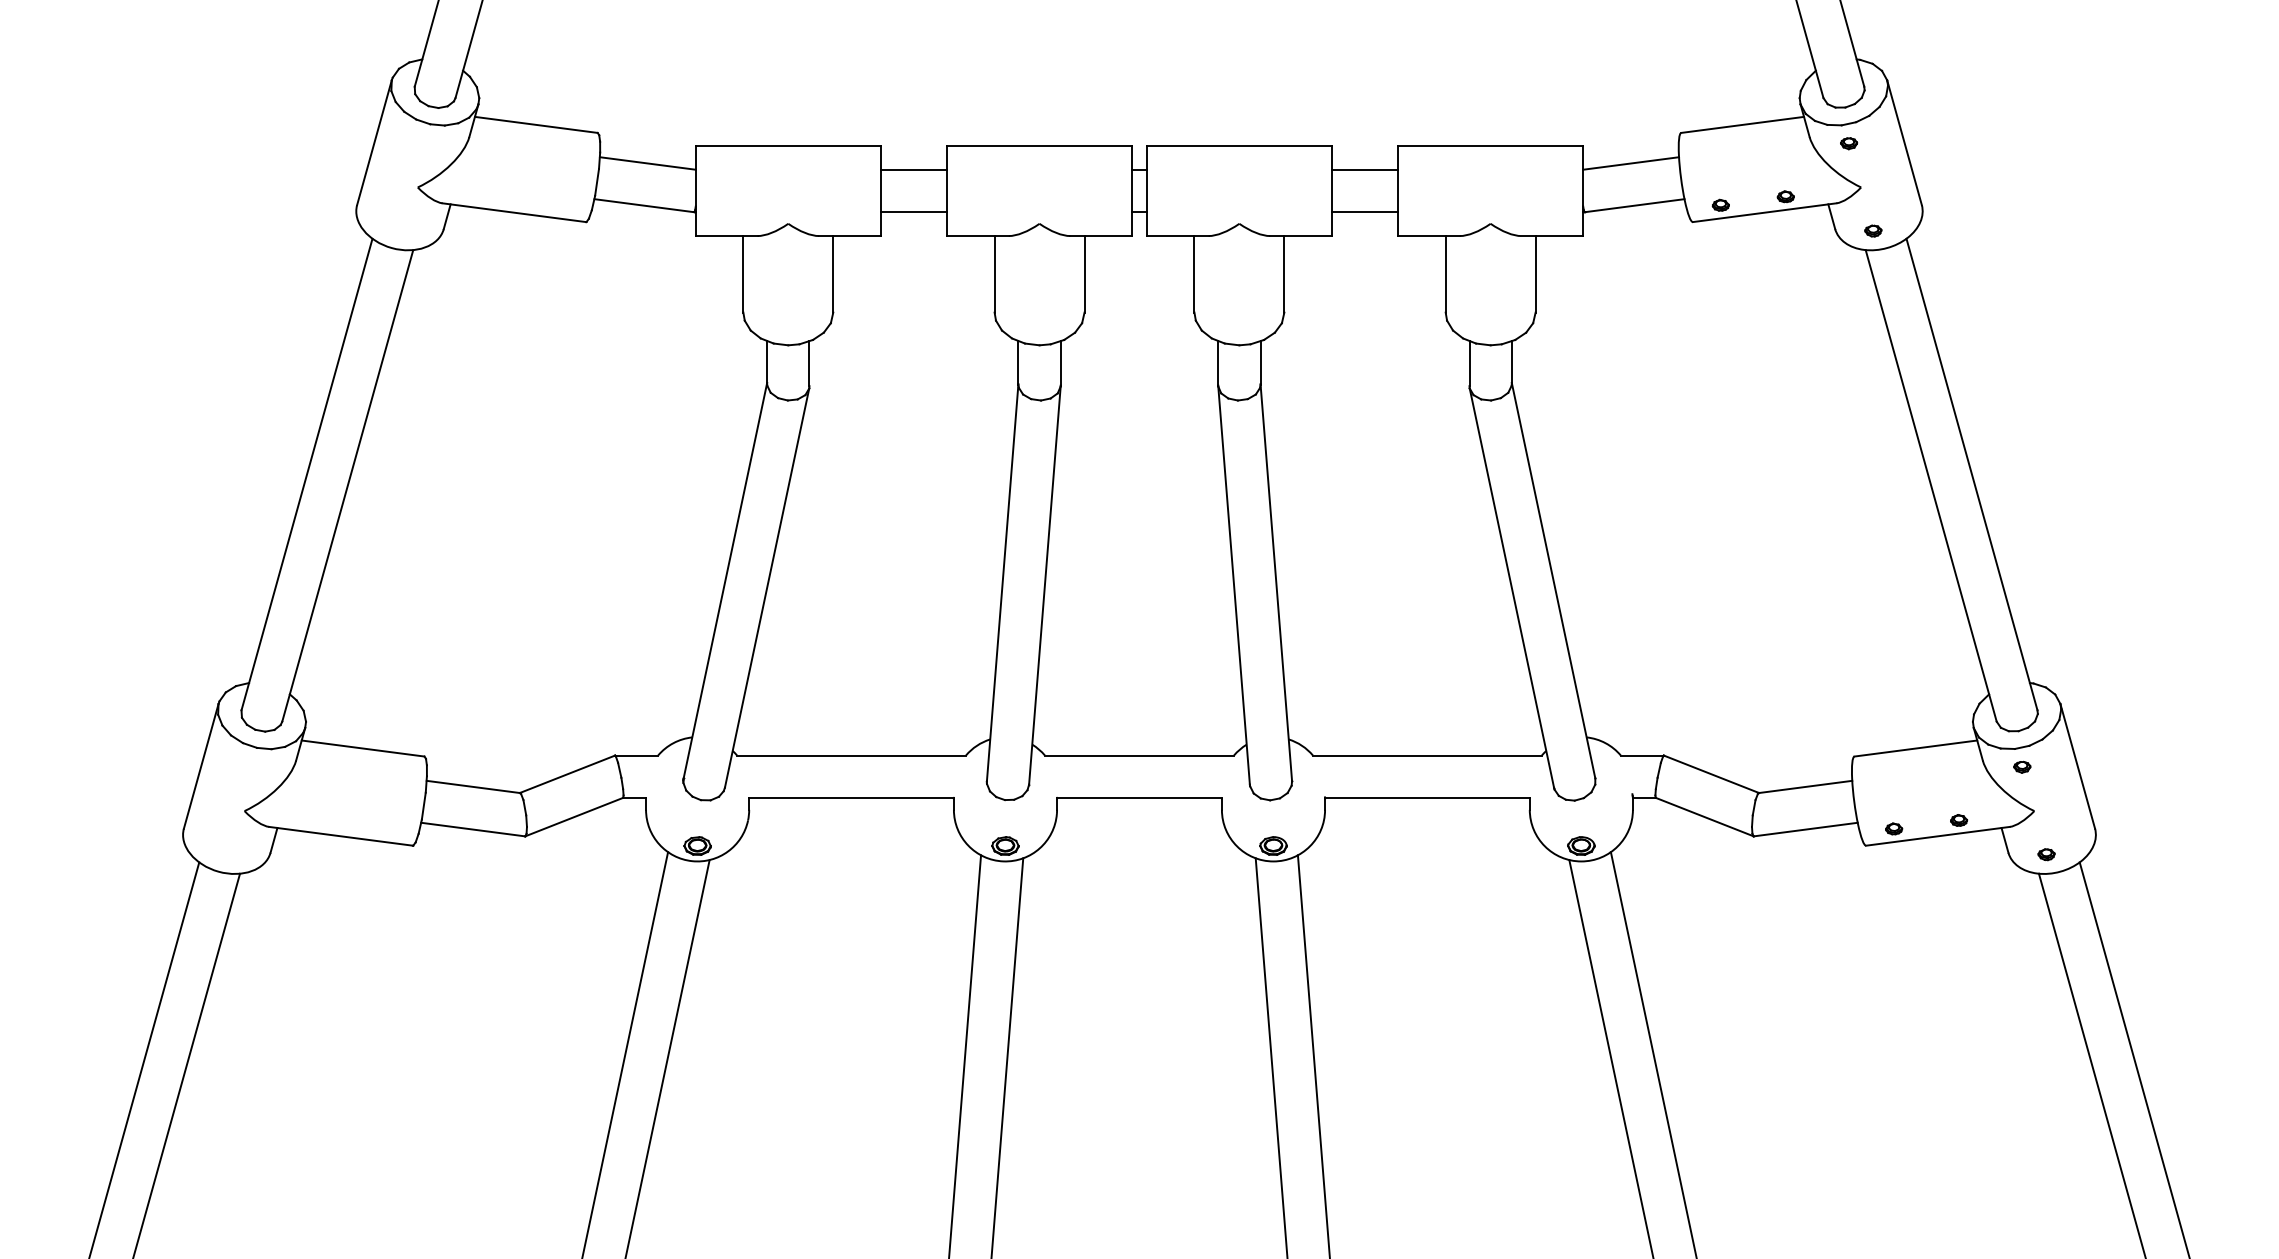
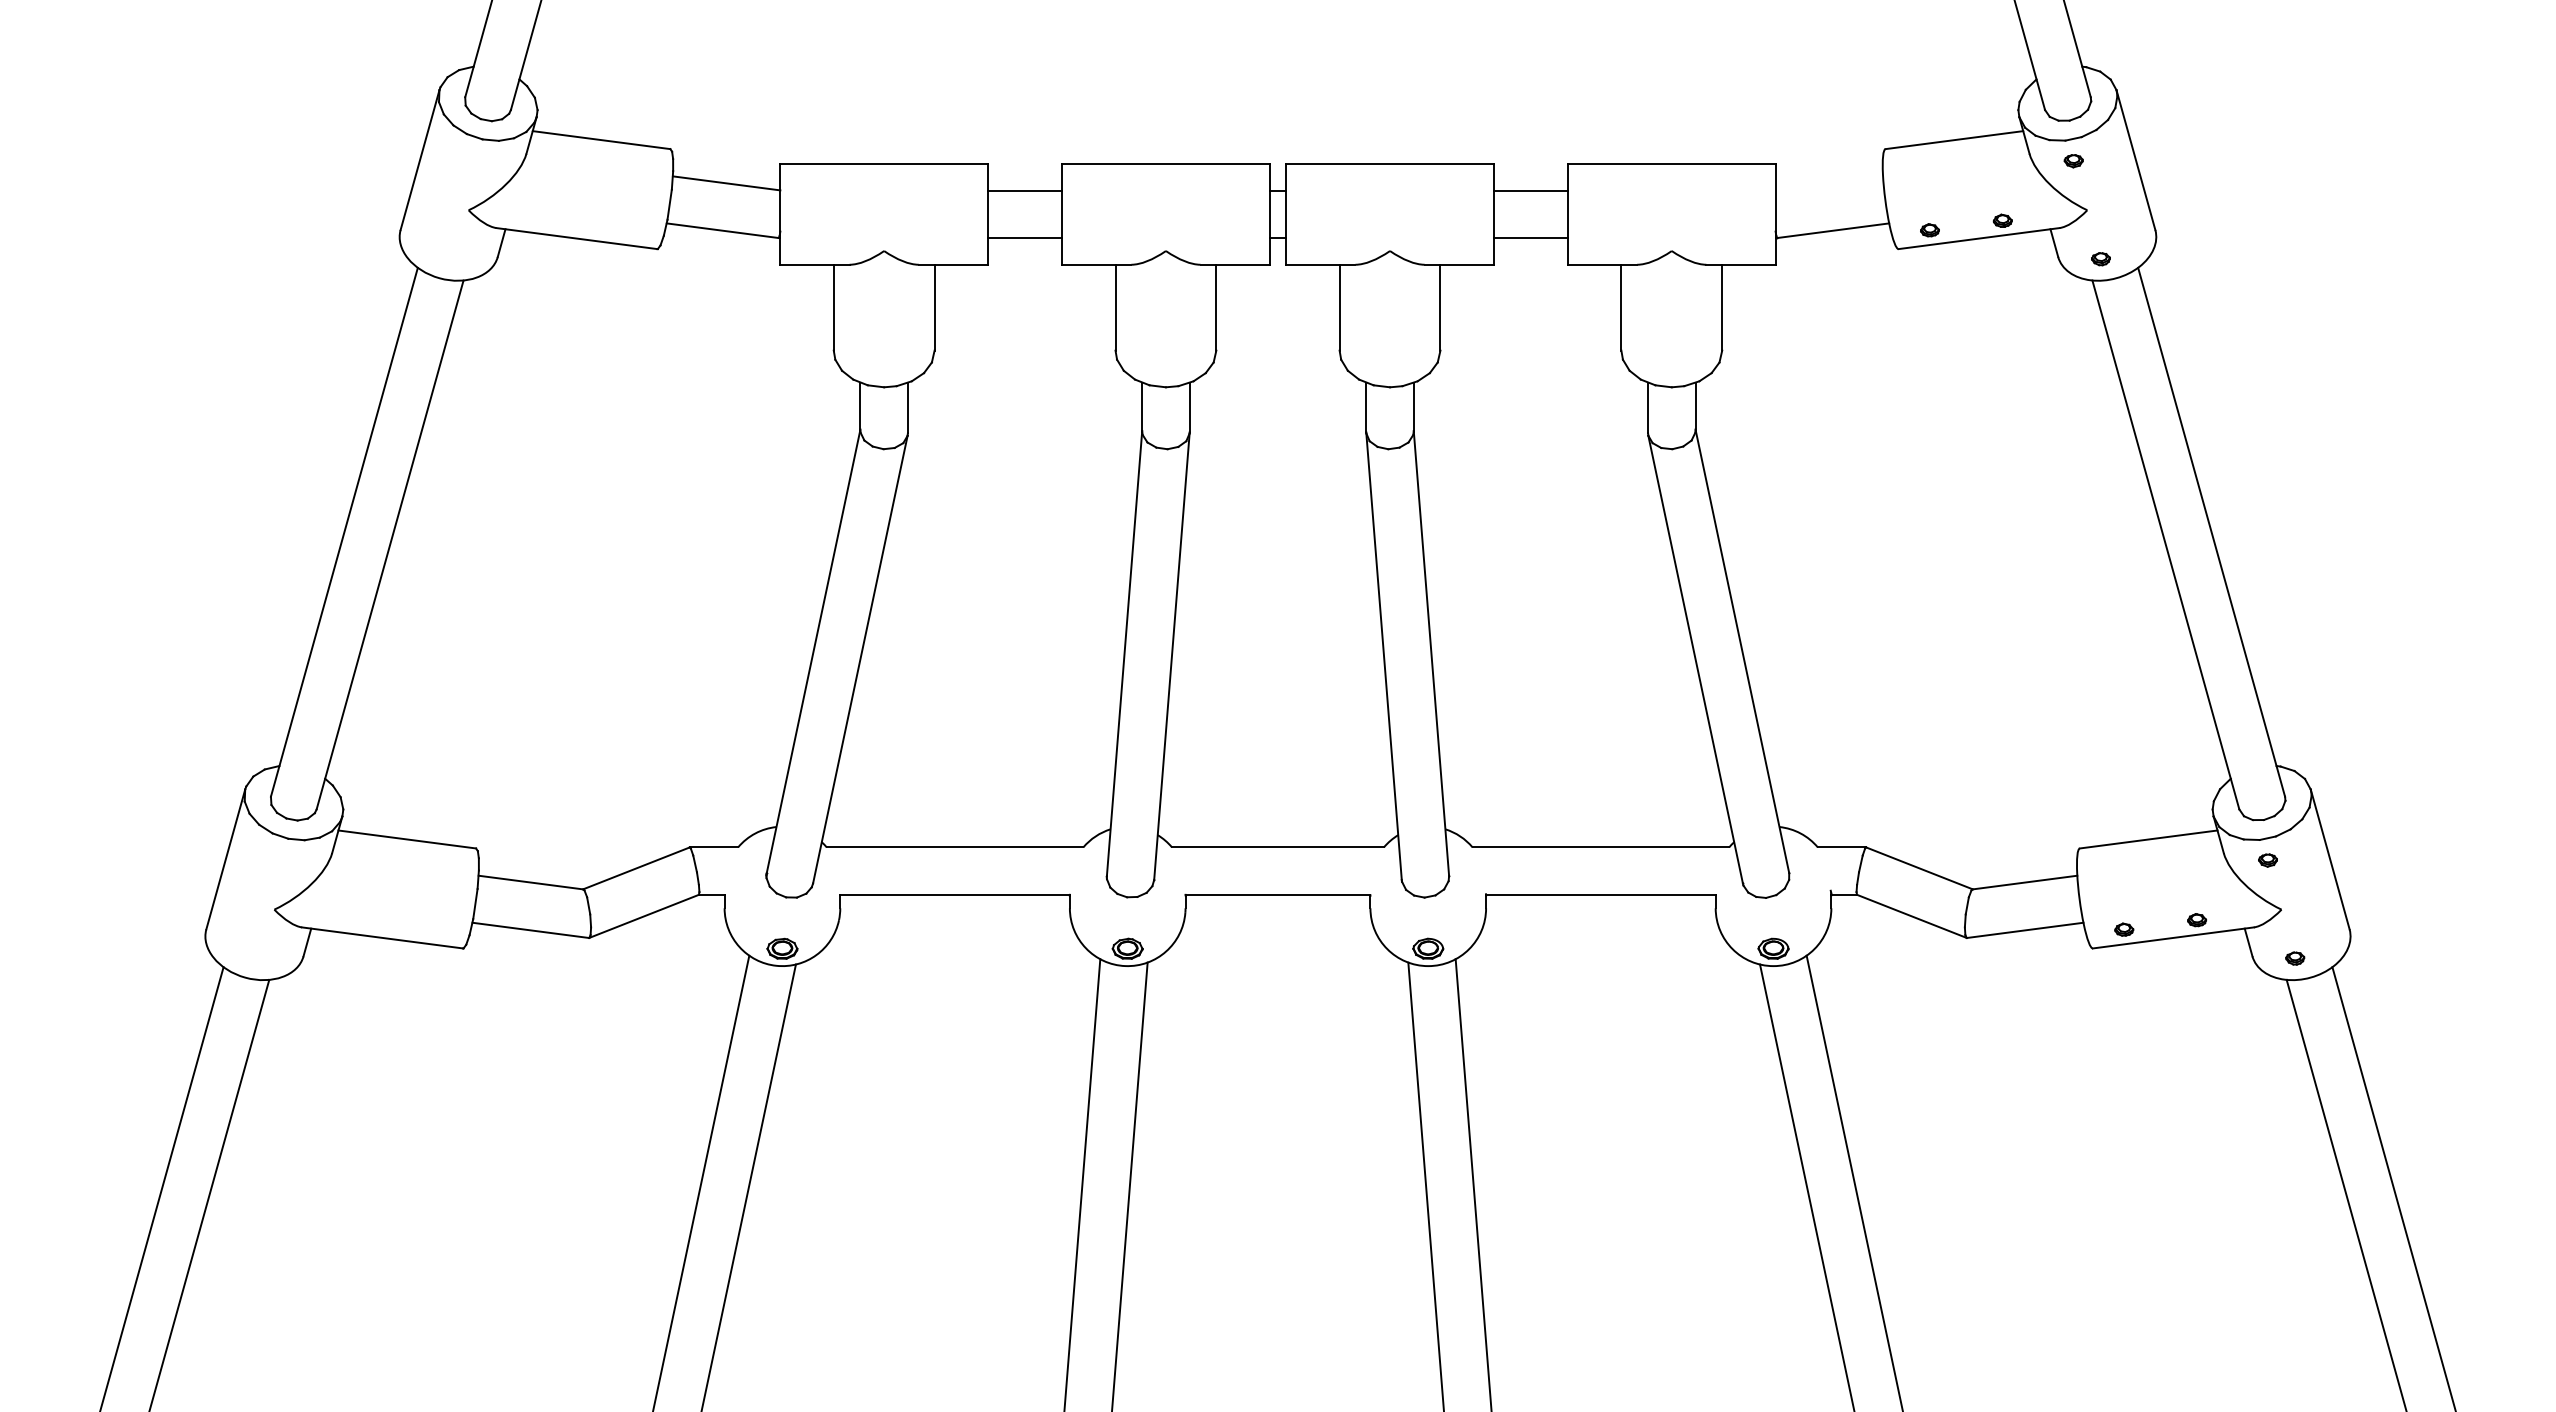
line: (1631, 163) -> (1829, 183), removed

